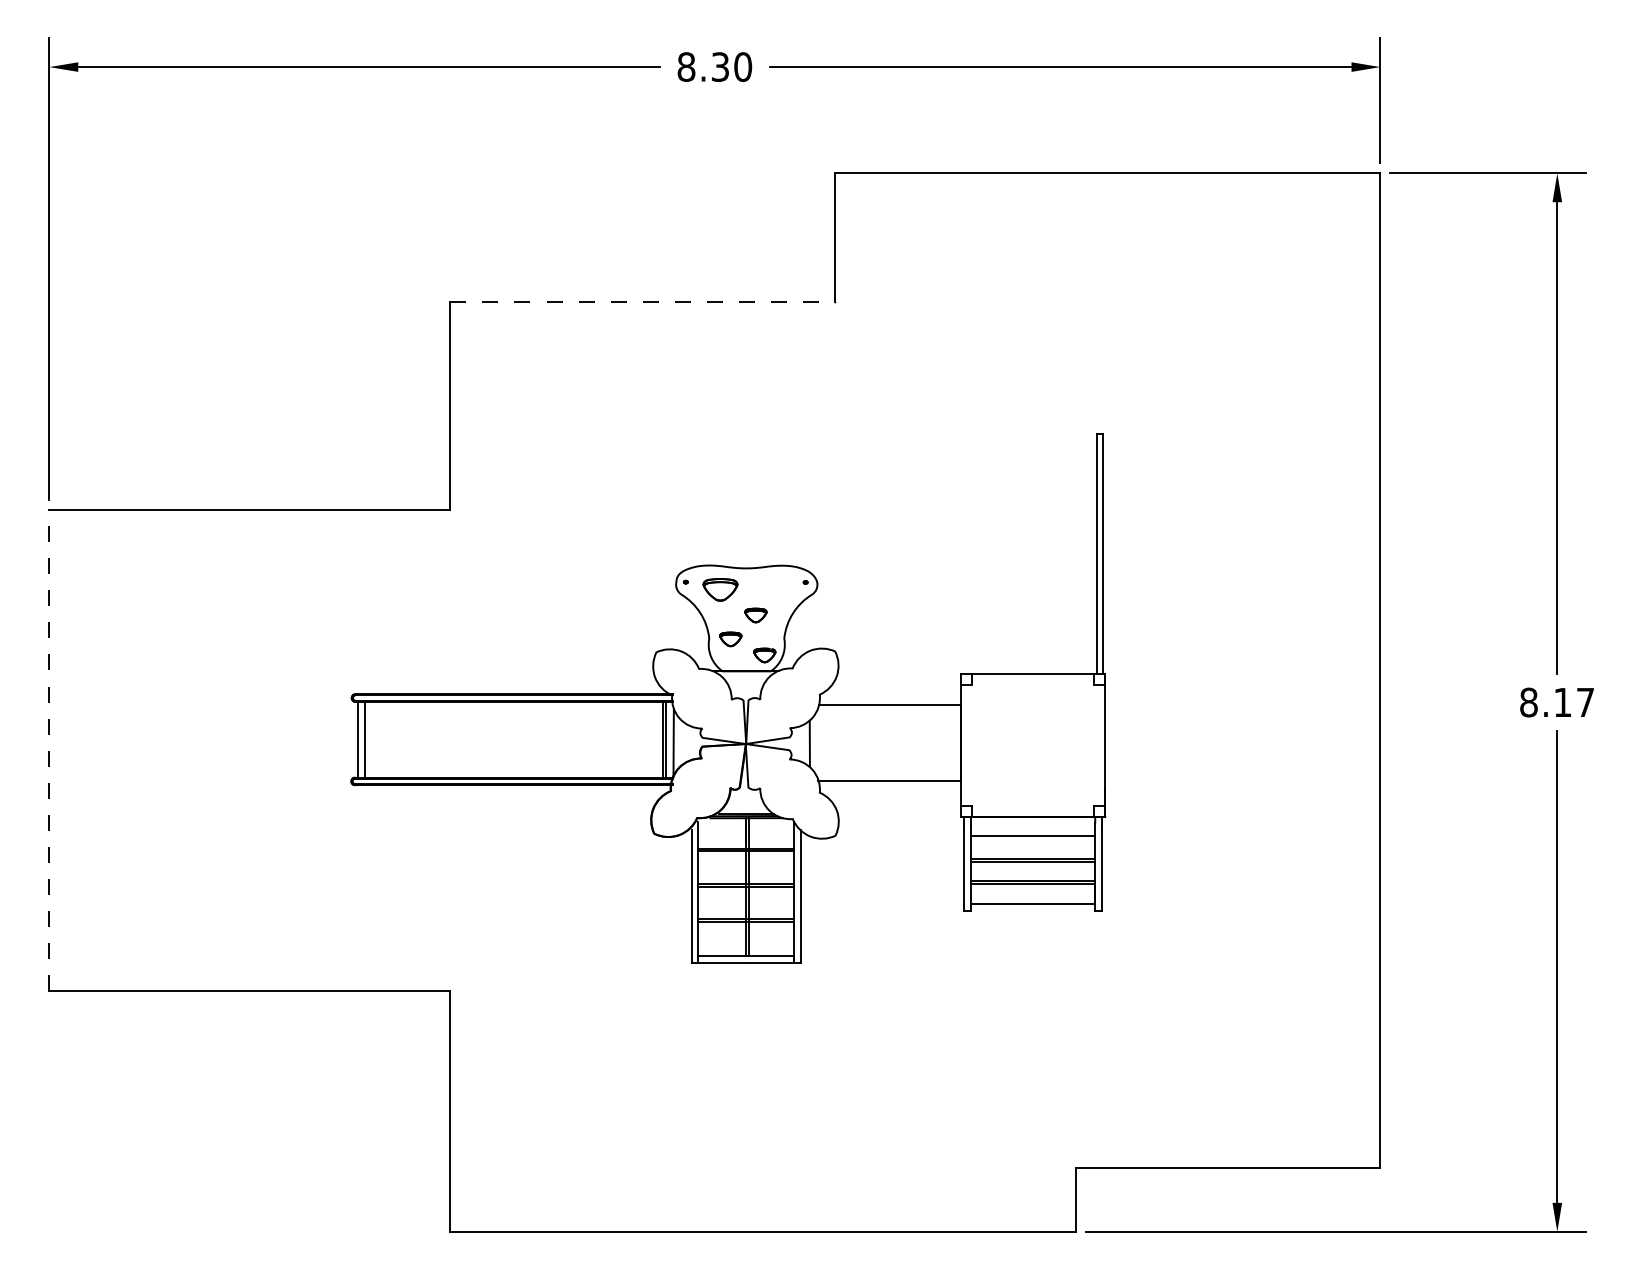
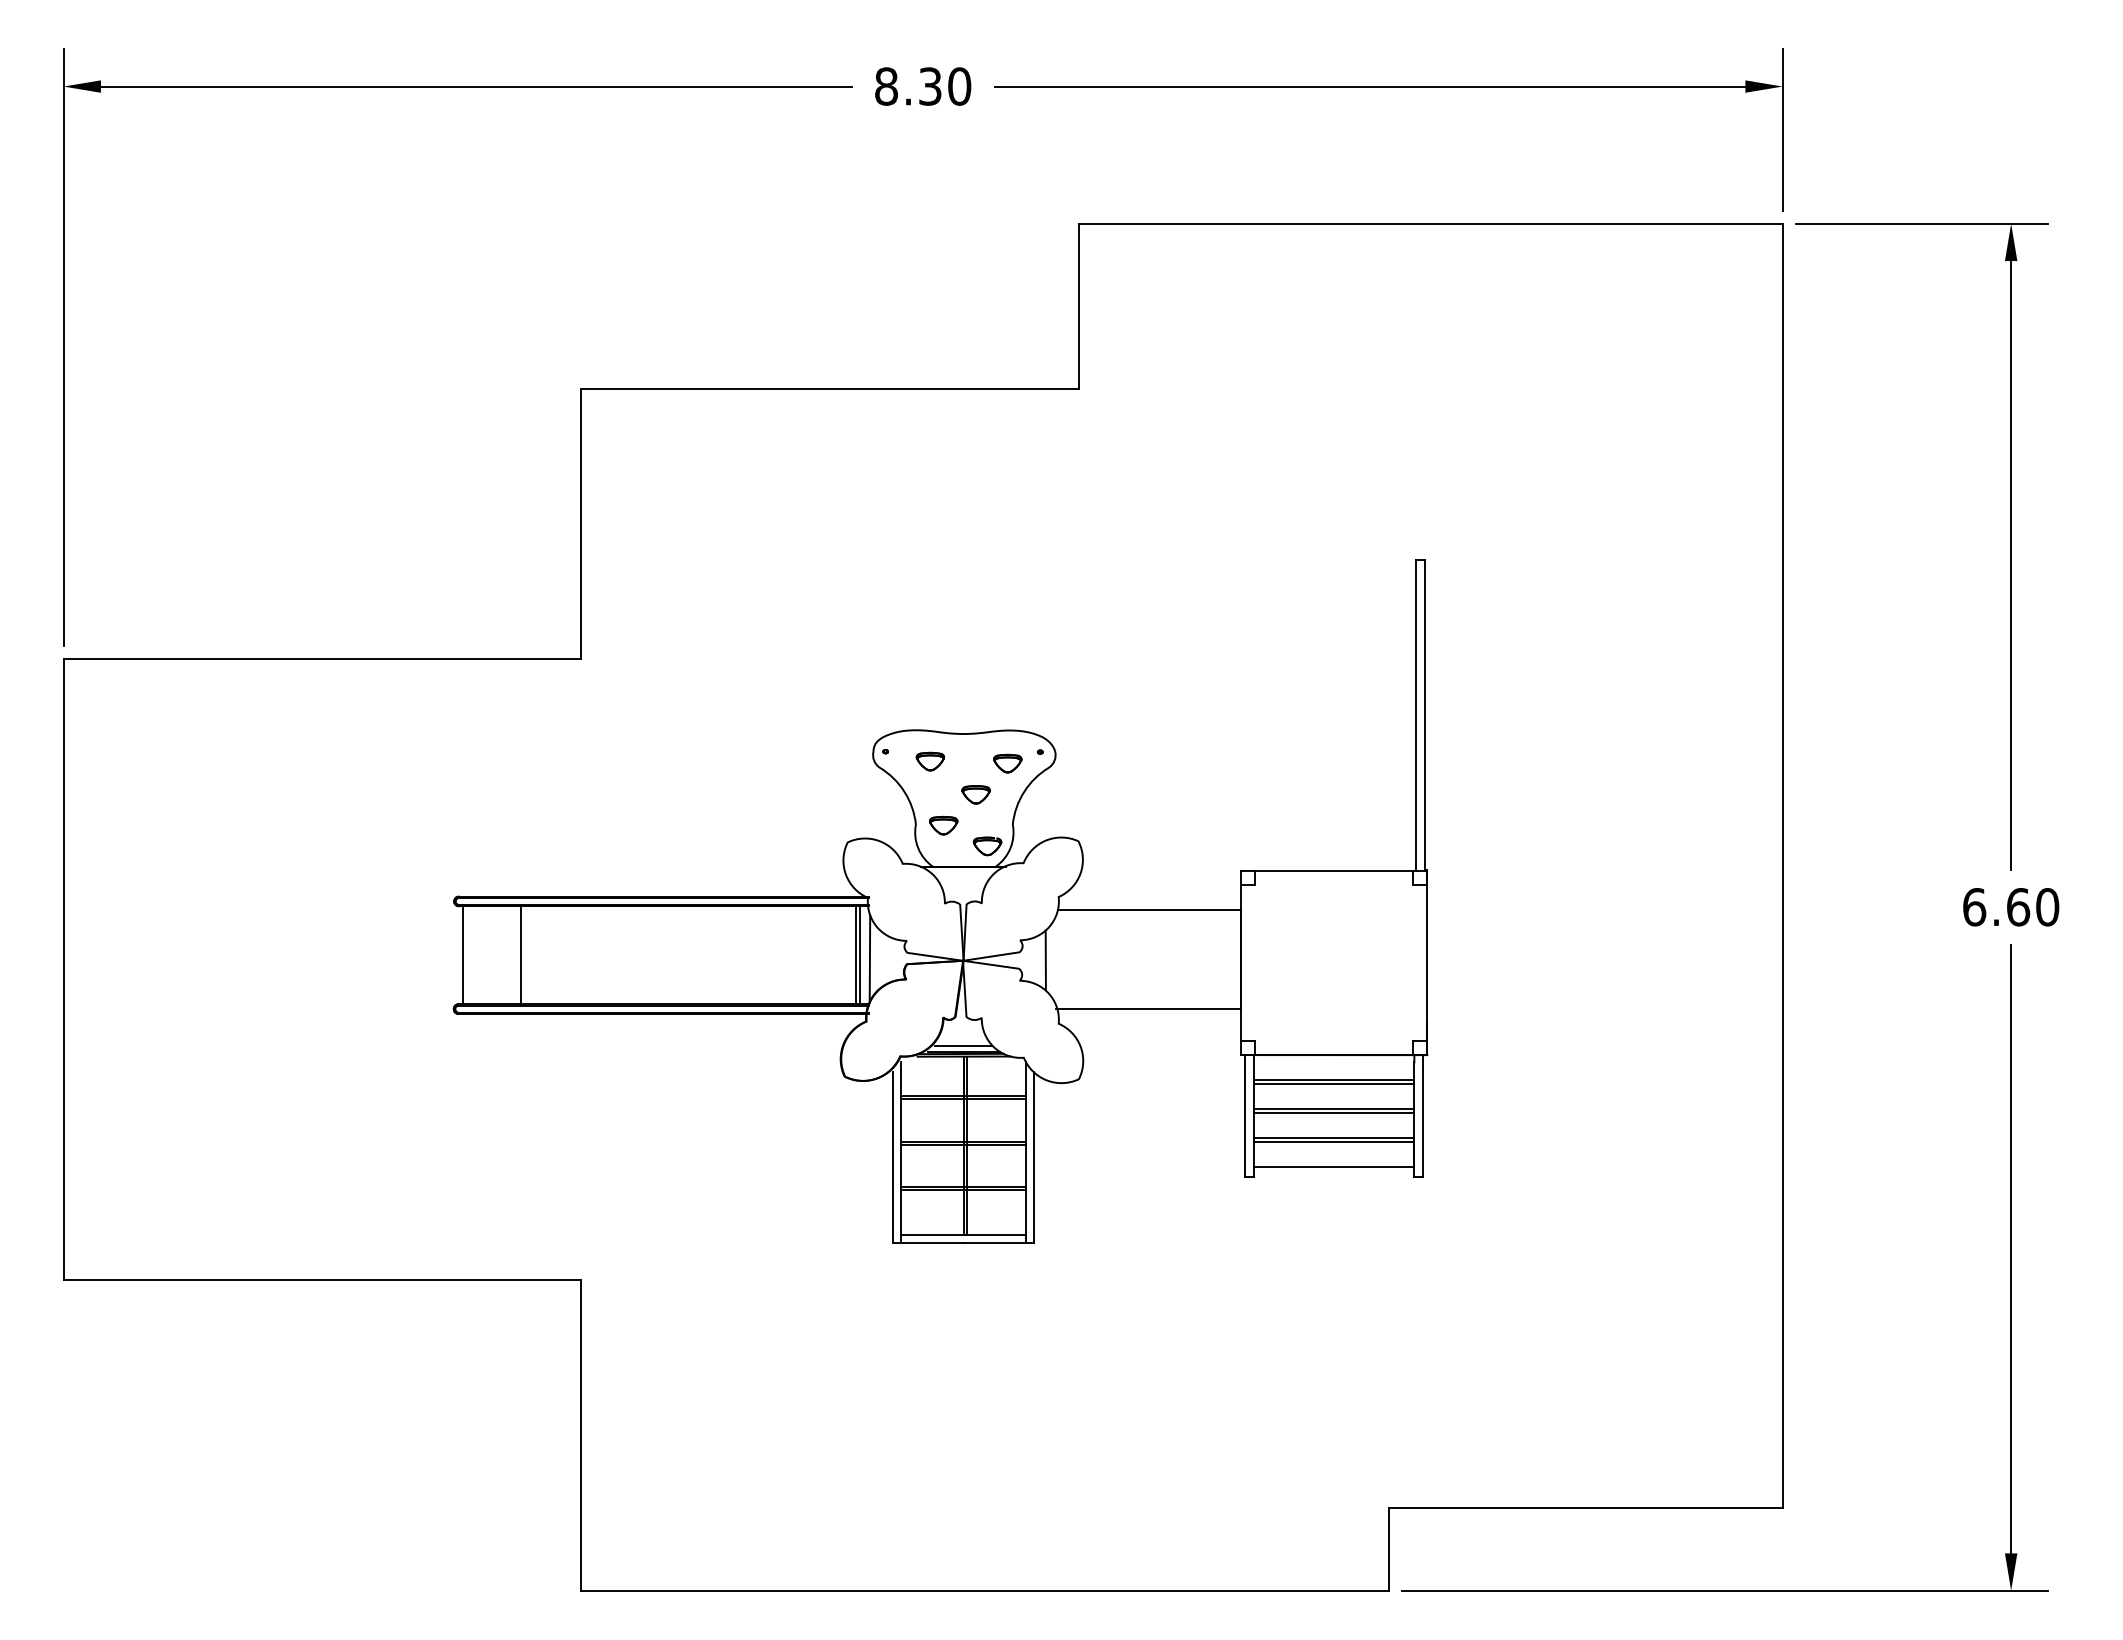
line: (642, 301) -> (829, 389), dashed -> solid
part: (720, 589) -> (930, 761), size x0.62
part: (780, 591) -> (1007, 763), added
text: (1557, 702) -> (2011, 907), 8.17 -> 6.60
line: (364, 739) -> (520, 955), moved
line: (49, 750) -> (63, 969), dashed -> solid
line: (746, 809) -> (963, 1045), added
line: (1032, 839) -> (1333, 1084), added

